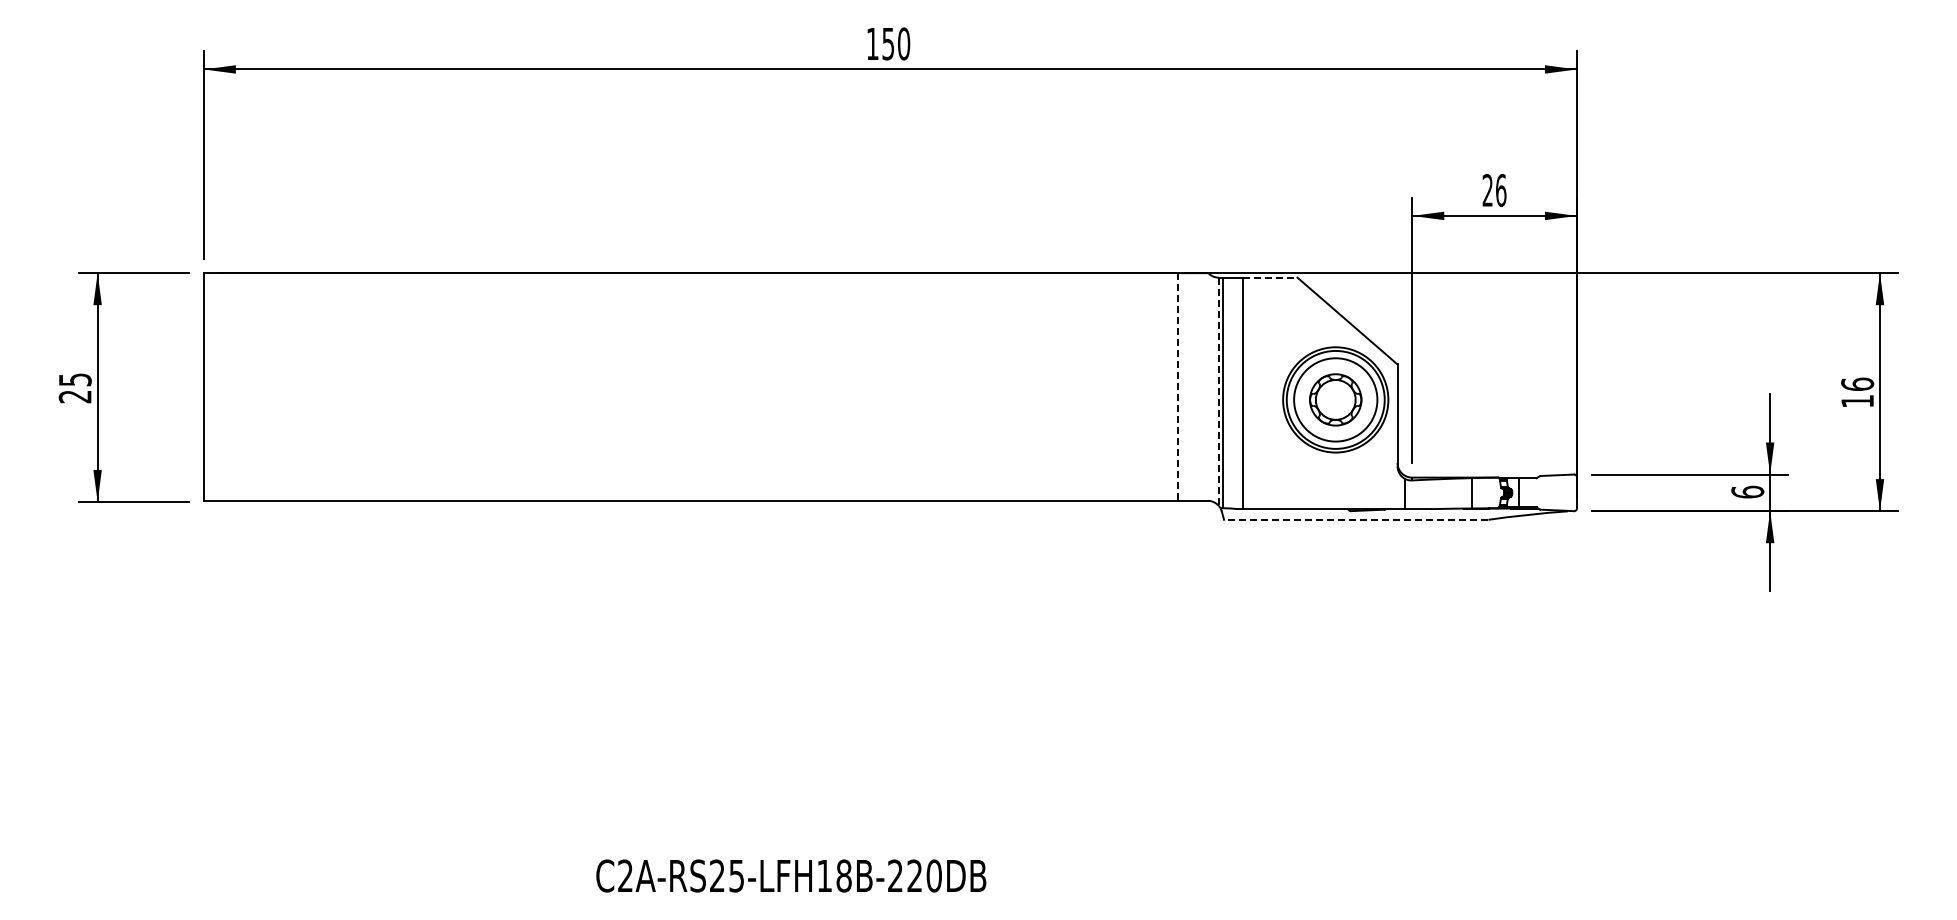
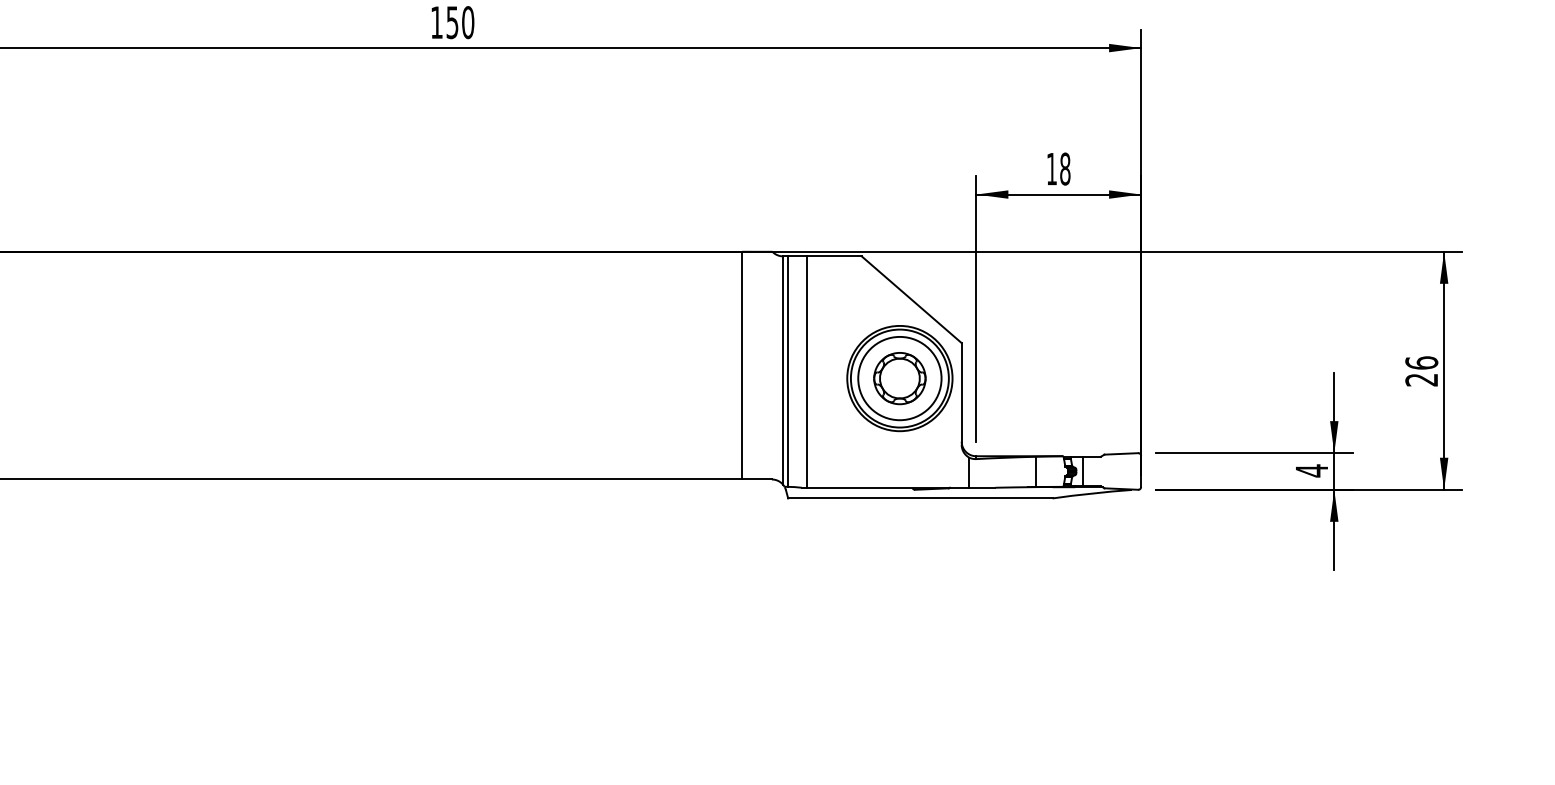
text: (1494, 189) -> (1058, 168), 26 -> 18
line: (1270, 277) -> (834, 256), dashed -> solid
line: (1178, 387) -> (742, 366), dashed -> solid
line: (1218, 392) -> (782, 371), dashed -> solid
text: (1857, 401) -> (1421, 380), 16 -> 26
text: (1747, 491) -> (1311, 470), 6 -> 4
line: (1355, 519) -> (919, 498), dashed -> solid

